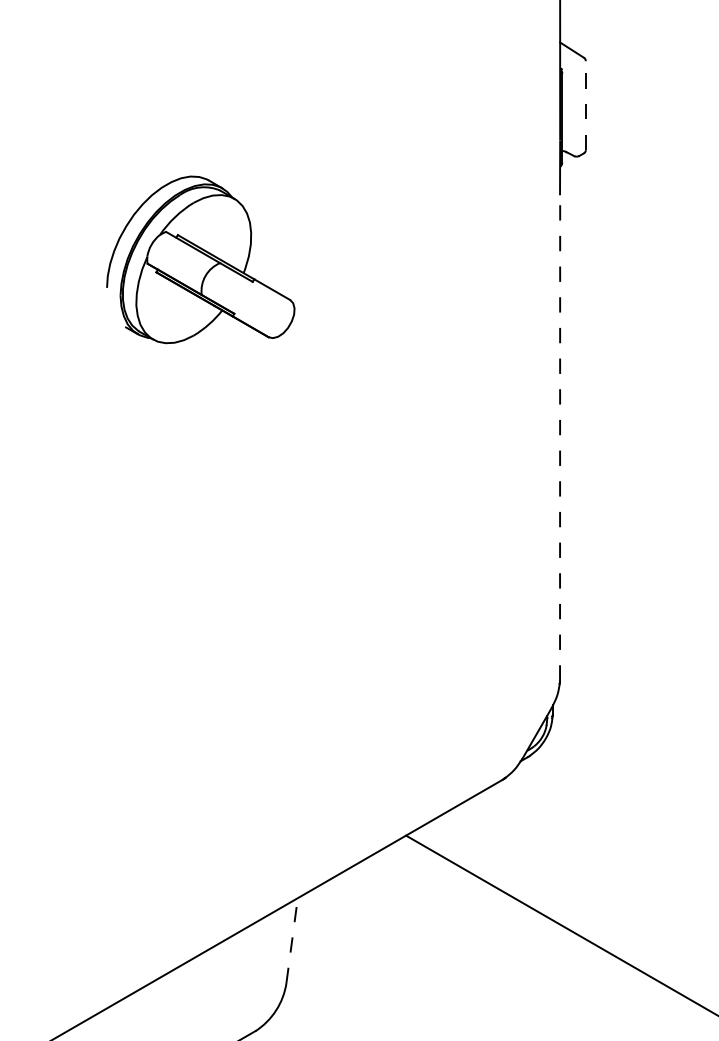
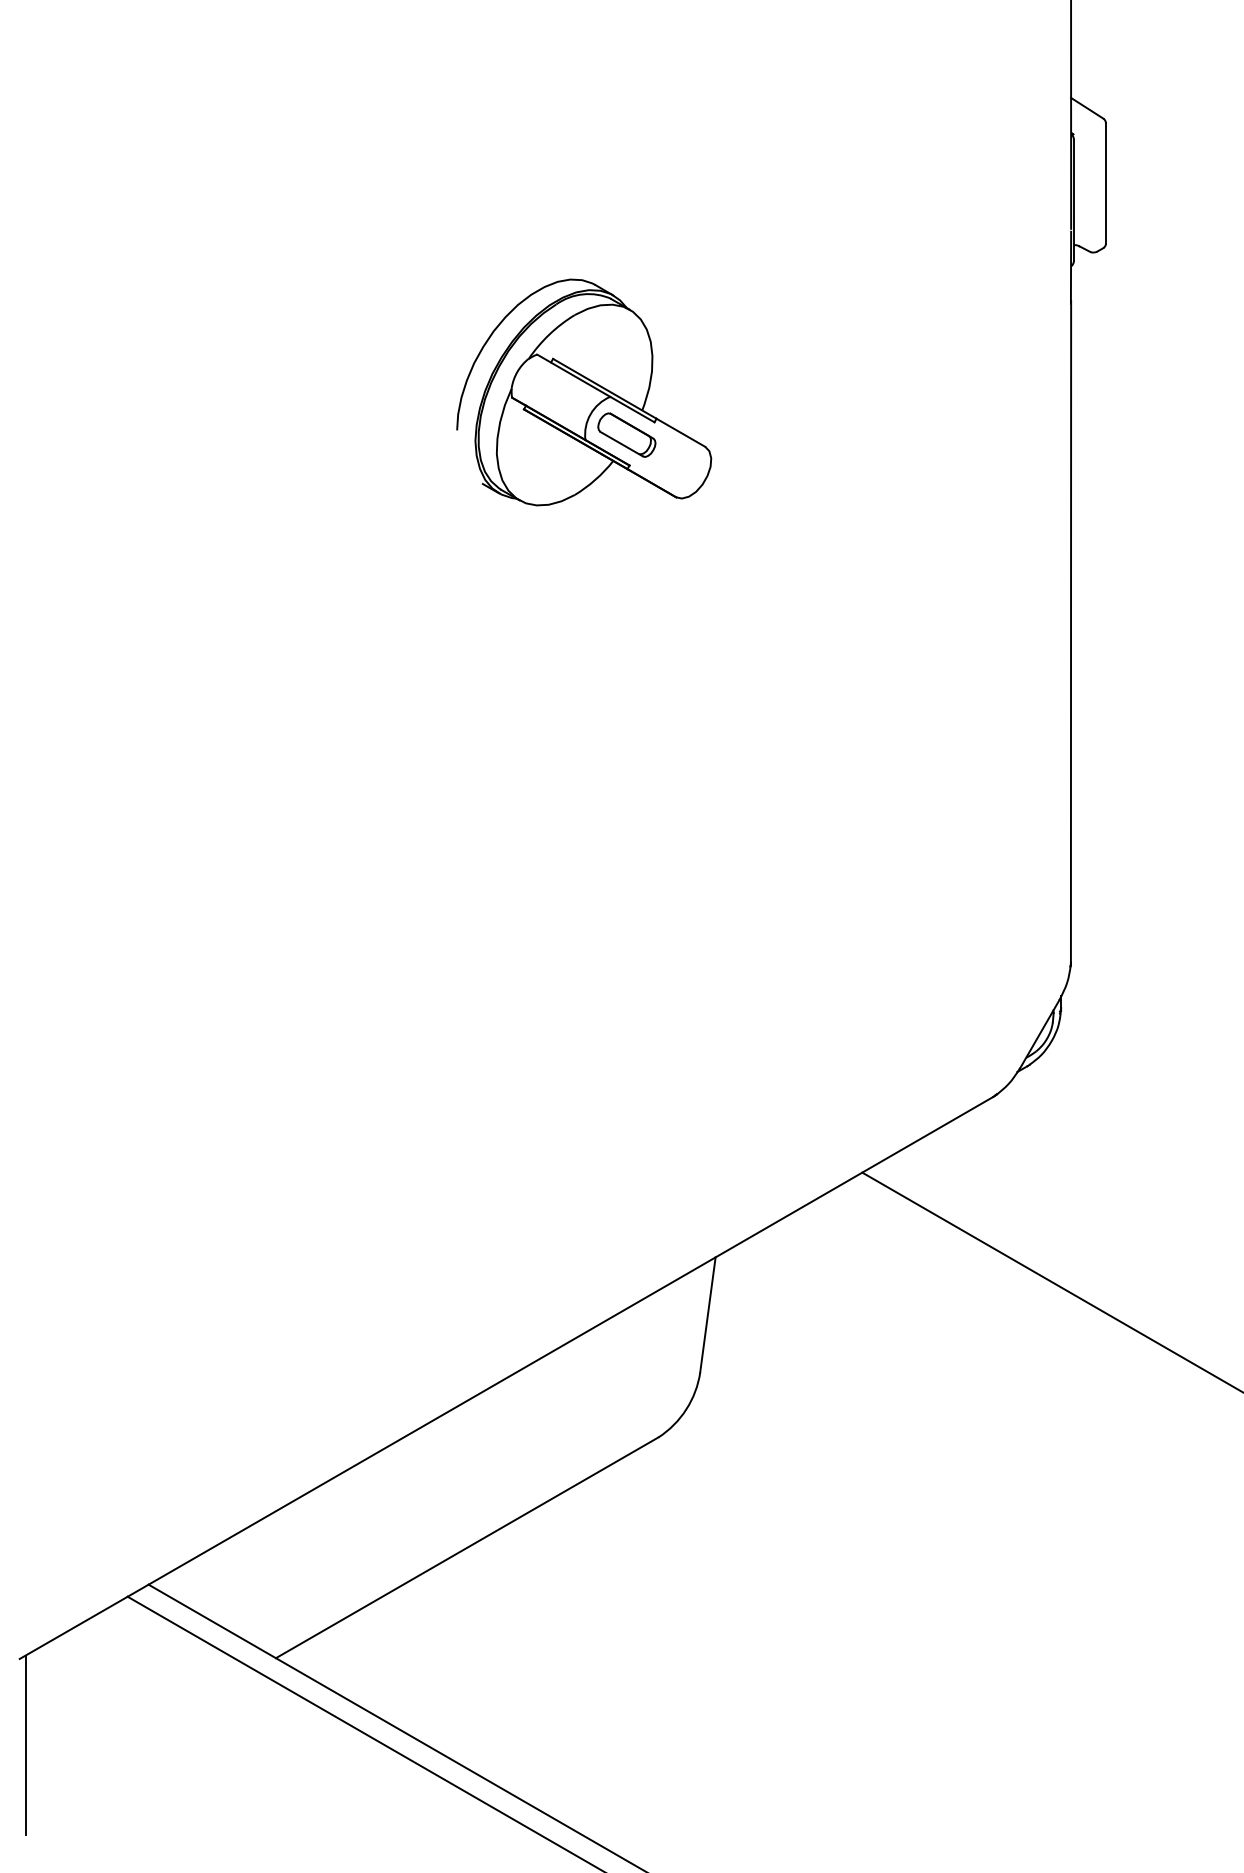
line: (585, 104) -> (1105, 182), dashed -> solid
part: (232, 290) -> (626, 434), added
line: (560, 436) -> (1071, 631), dashed -> solid
line: (291, 940) -> (707, 1314), dashed -> solid

